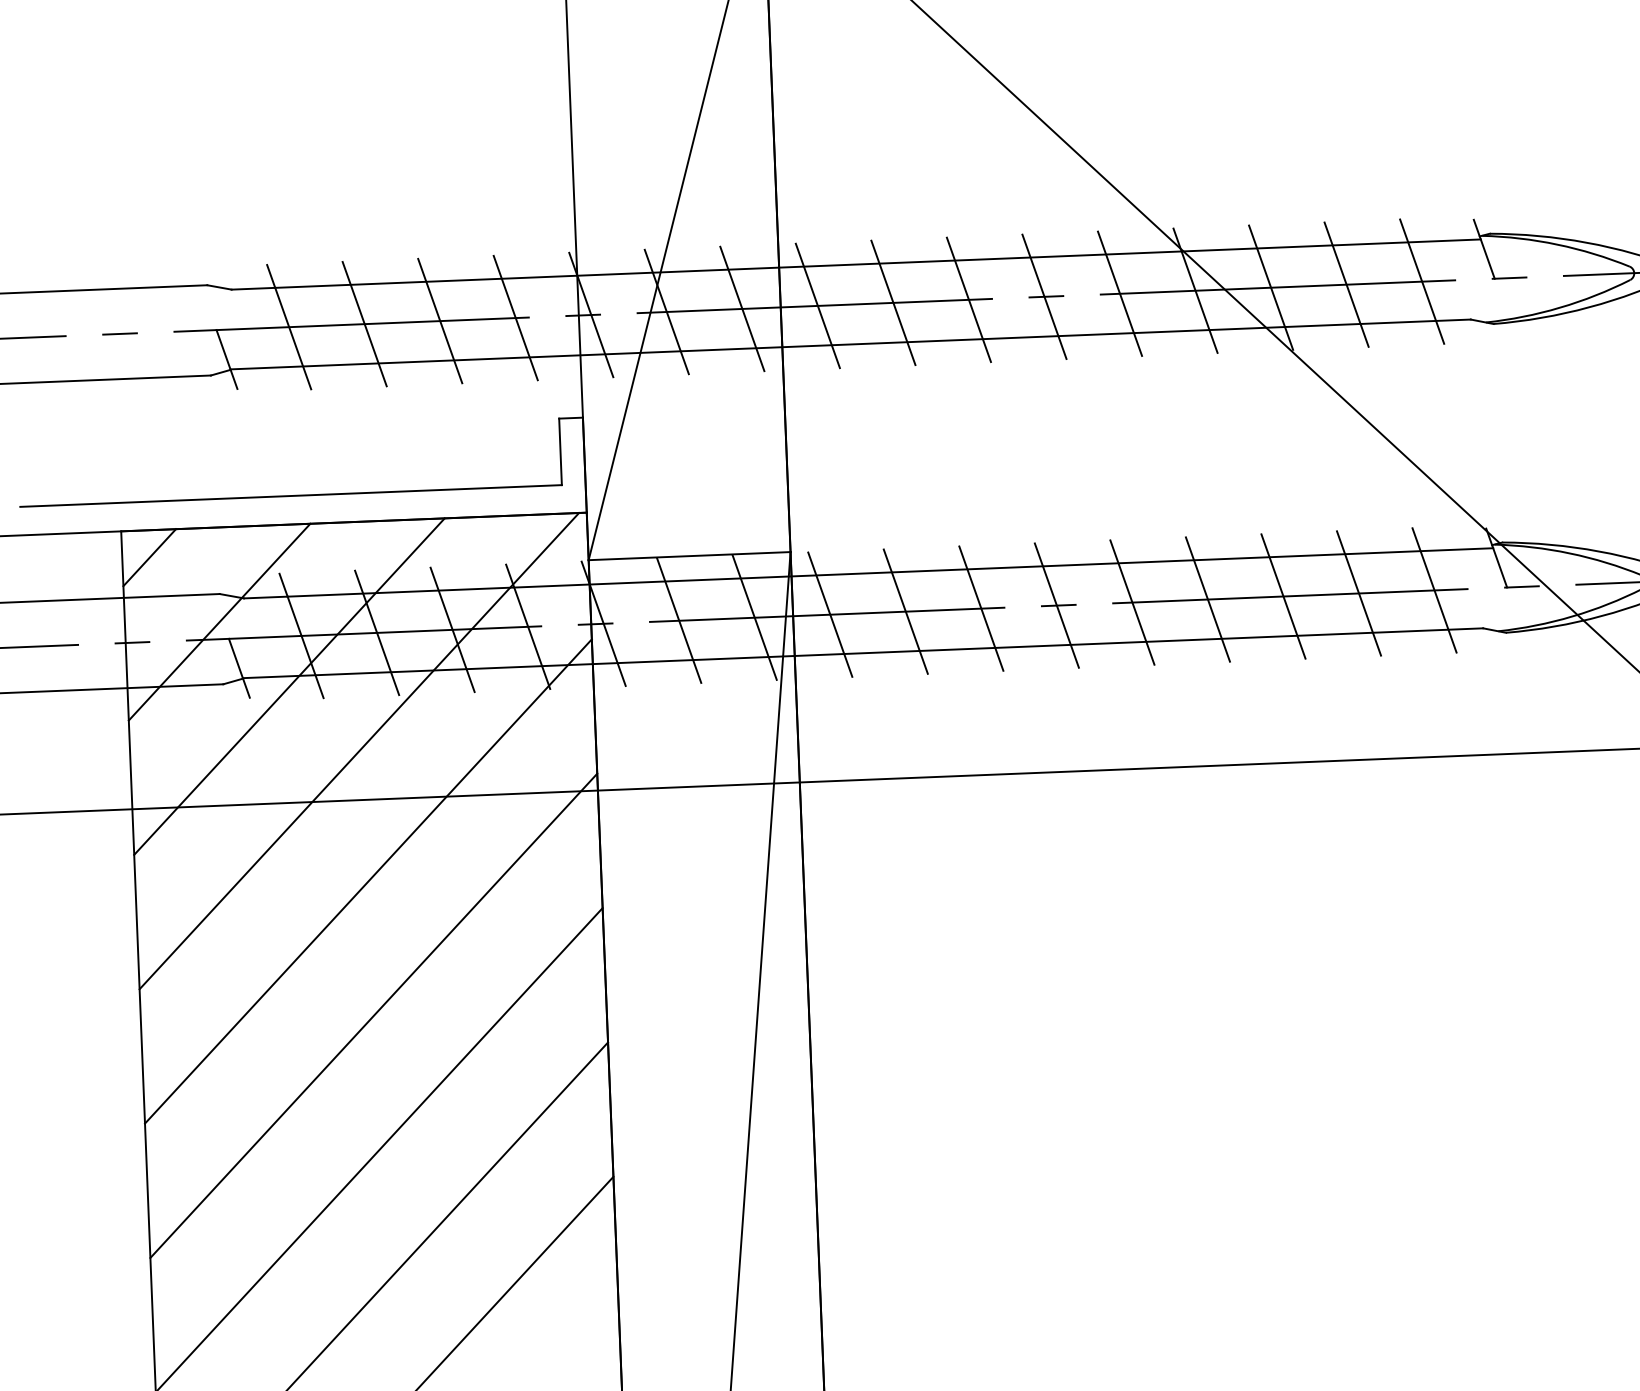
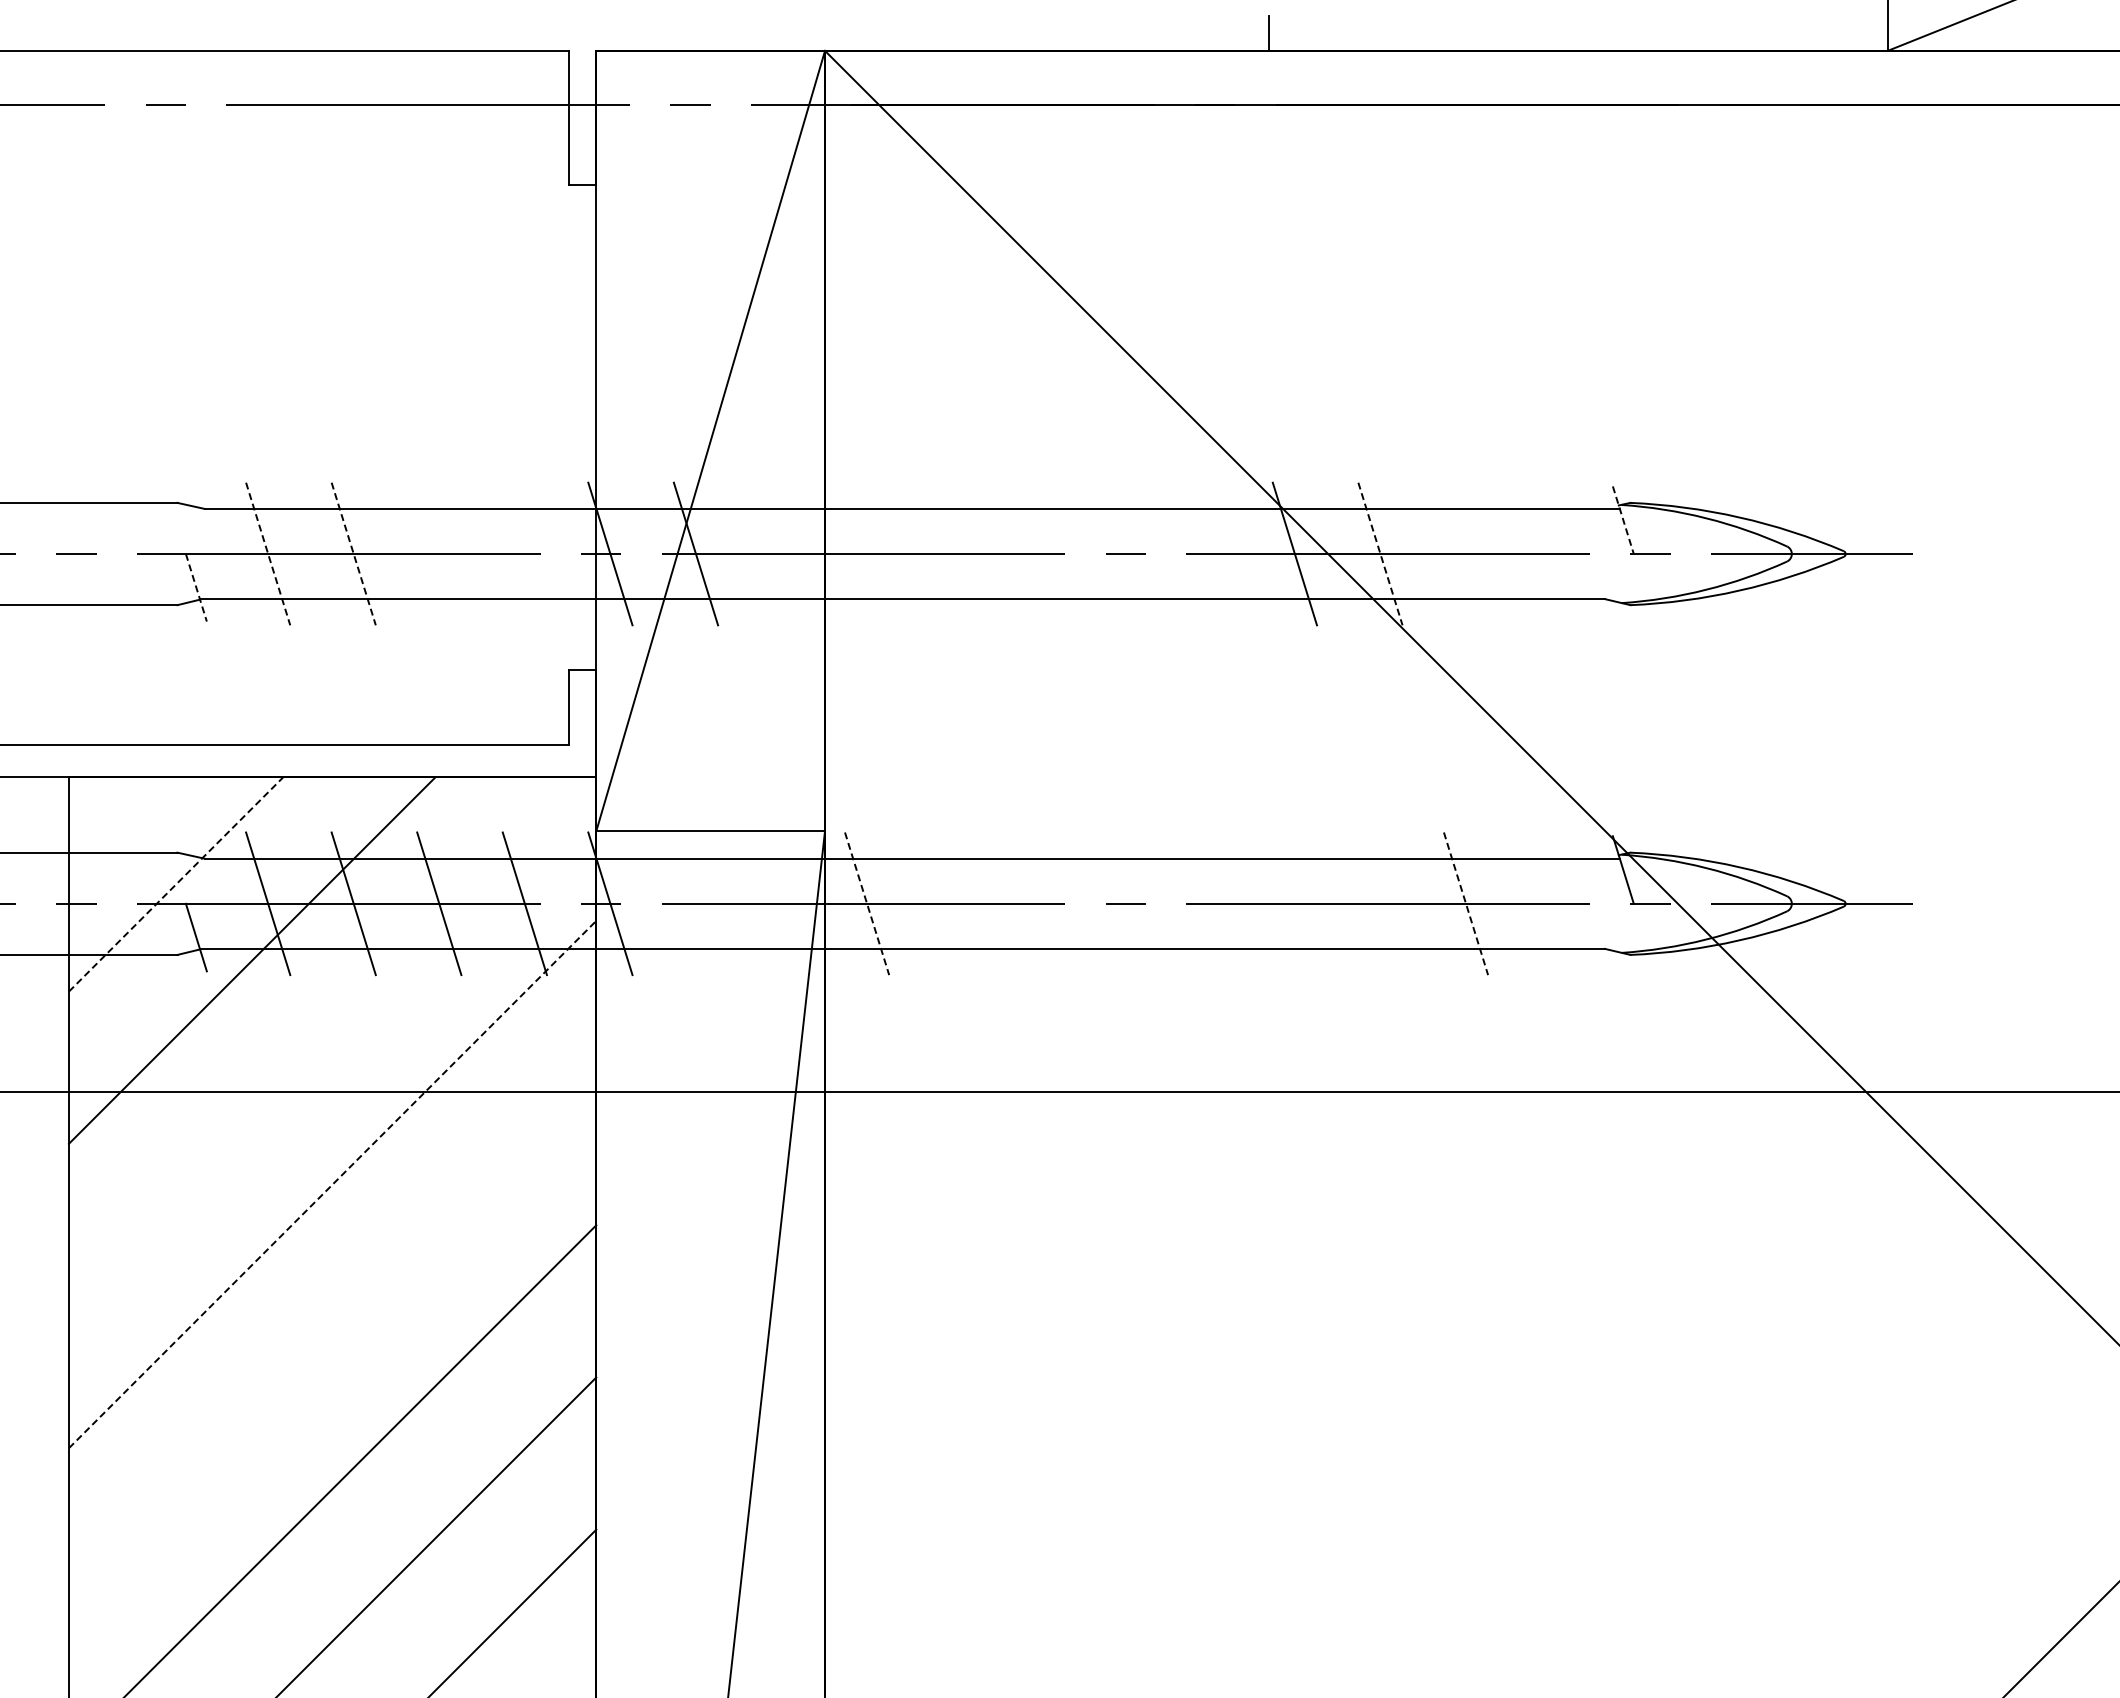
line: (1484, 249) -> (1623, 520), solid -> dashed
line: (1422, 281) -> (1551, 553), removed
line: (1346, 284) -> (1465, 553), removed
line: (1271, 288) -> (1380, 554), solid -> dashed
line: (1120, 293) -> (1209, 553), removed
line: (1044, 296) -> (1123, 553), removed
line: (969, 299) -> (1038, 553), removed
line: (893, 302) -> (952, 553), removed
line: (818, 305) -> (867, 553), removed
line: (742, 308) -> (781, 553), removed
line: (515, 317) -> (524, 553), removed
line: (440, 320) -> (439, 553), removed
line: (364, 324) -> (353, 554), solid -> dashed
line: (289, 327) -> (268, 554), solid -> dashed
line: (227, 360) -> (196, 588), solid -> dashed
line: (149, 557) -> (99, 808), removed
line: (1434, 590) -> (1551, 903), removed
line: (1359, 593) -> (1466, 903), solid -> dashed
line: (1283, 596) -> (1380, 903), removed
line: (1207, 599) -> (1294, 903), removed
line: (1132, 602) -> (1209, 903), removed
line: (1056, 605) -> (1123, 903), removed
line: (981, 608) -> (1038, 903), removed
line: (905, 611) -> (952, 903), removed
line: (830, 614) -> (867, 903), solid -> dashed
line: (754, 617) -> (781, 903), removed
line: (678, 620) -> (695, 903), removed
line: (219, 622) -> (176, 884), solid -> dashed
line: (358, 750) -> (327, 1036), removed
line: (368, 881) -> (332, 1184), solid -> dashed
line: (373, 1015) -> (332, 1336), removed

